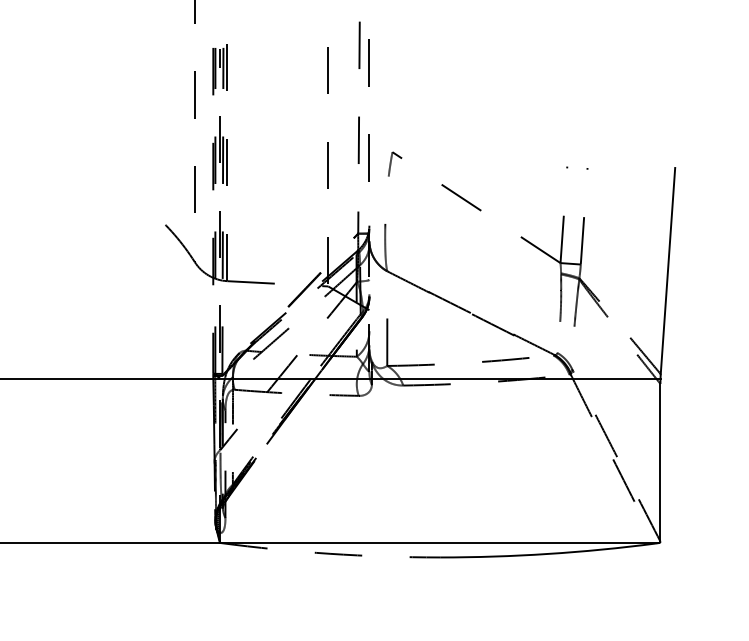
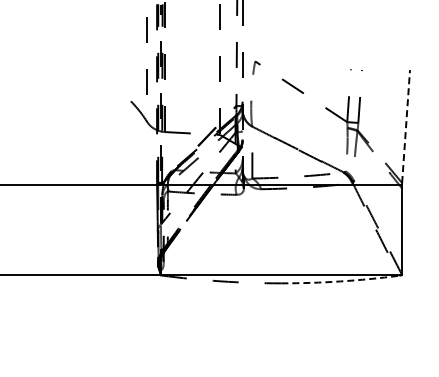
line: (668, 271) -> (406, 126), solid -> dashed
arc: (548, 554) -> (340, 281), solid -> dashed

